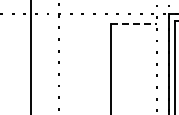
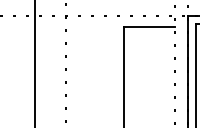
line: (134, 24) -> (150, 27), dashed -> solid

